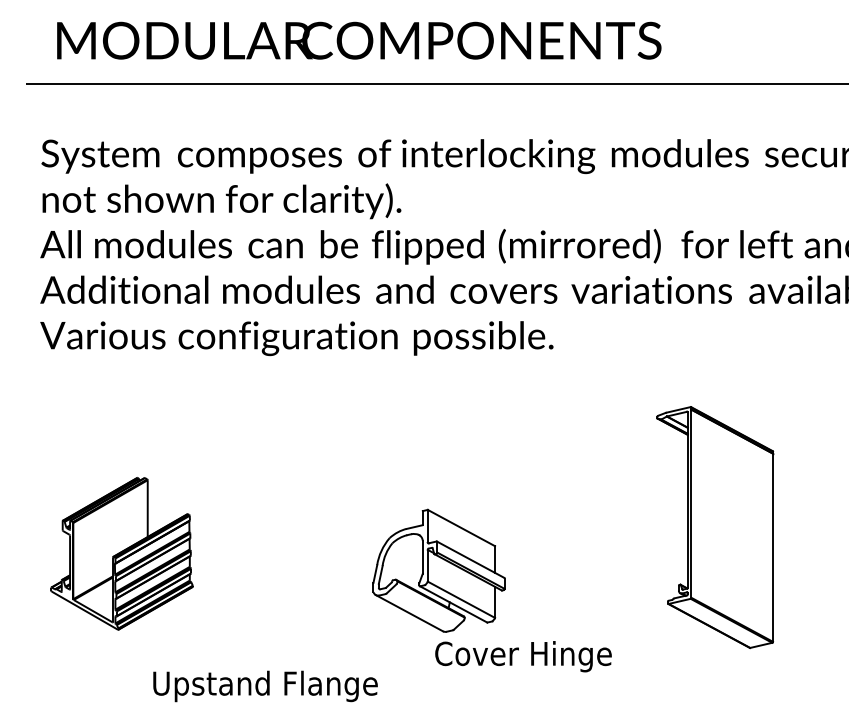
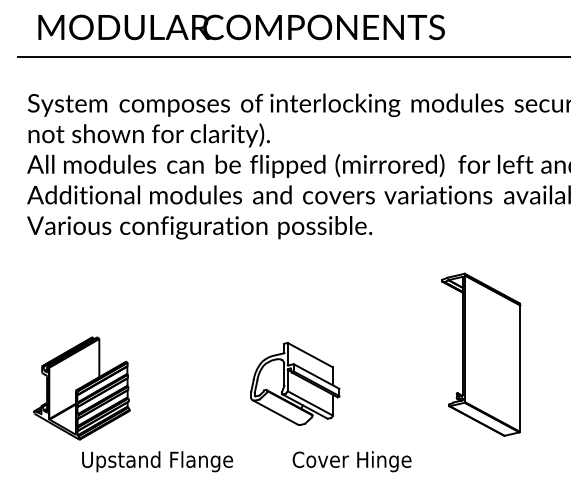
part: (121, 553) -> (81, 388), moved
text: (522, 656) -> (351, 461), moved
text: (265, 686) -> (157, 461), moved

